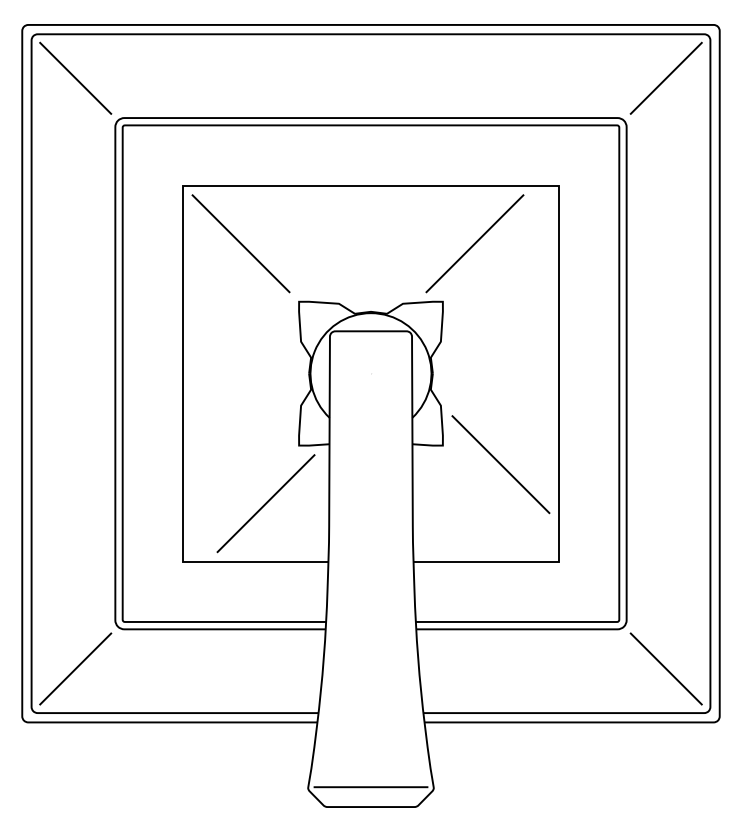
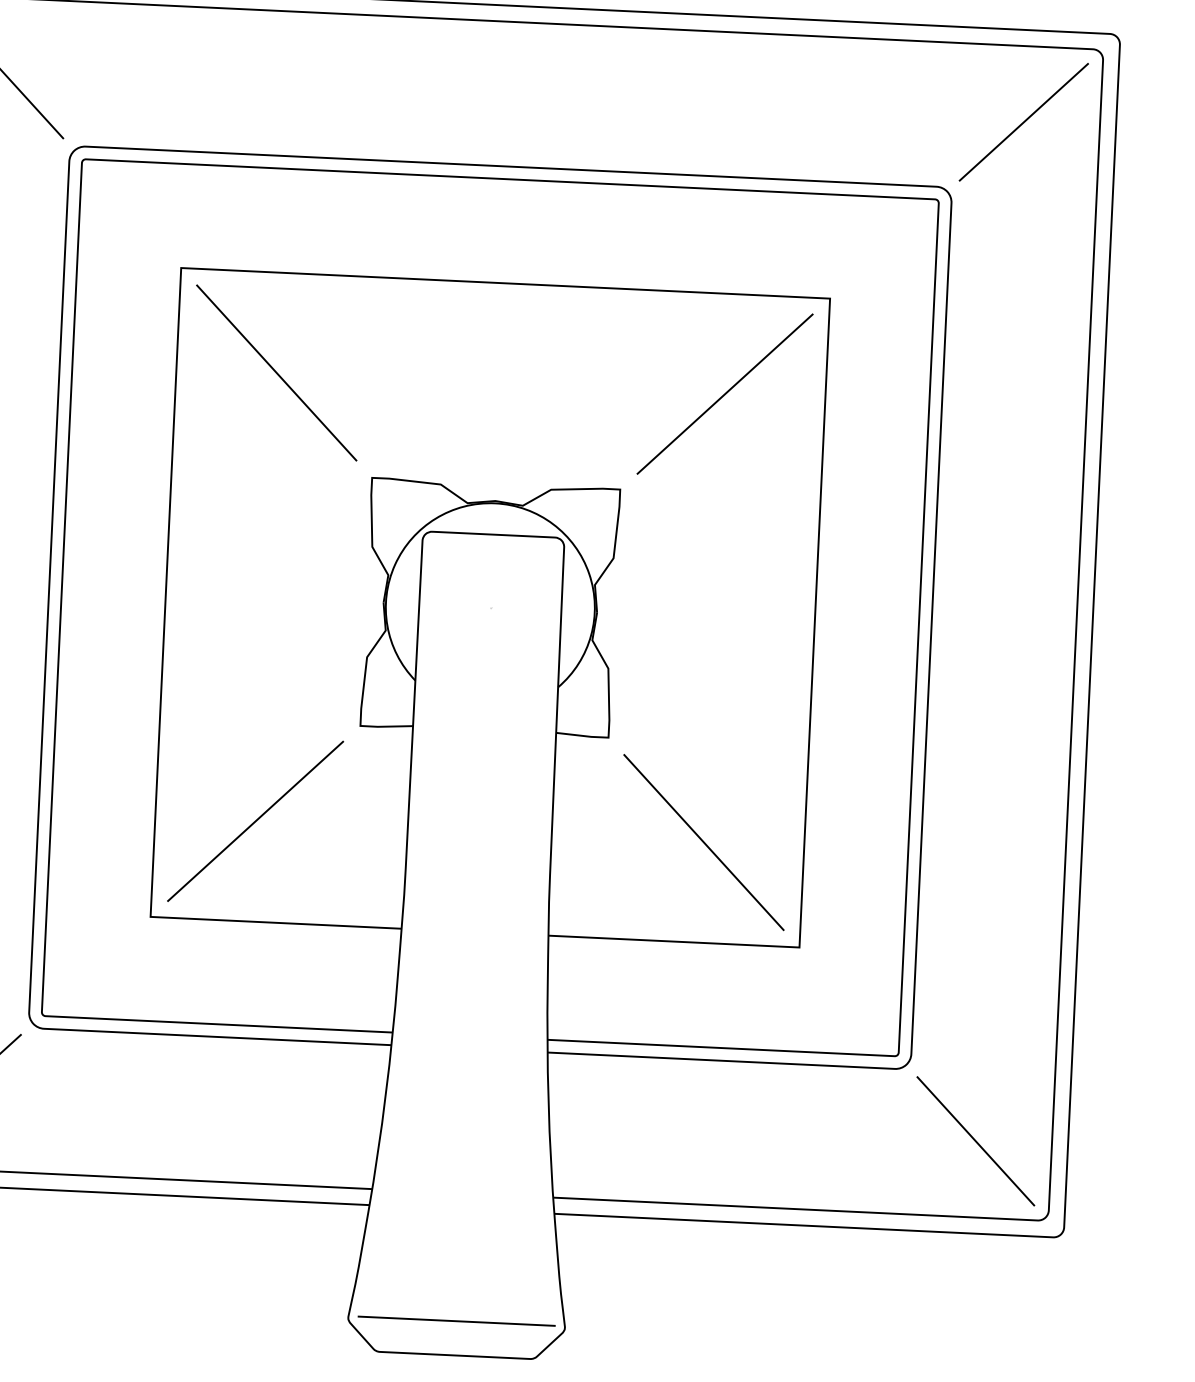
line: (474, 243) -> (724, 393), moved
line: (500, 464) -> (703, 842), moved
line: (265, 503) -> (254, 821), moved

